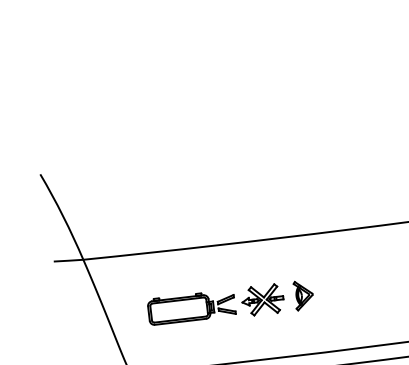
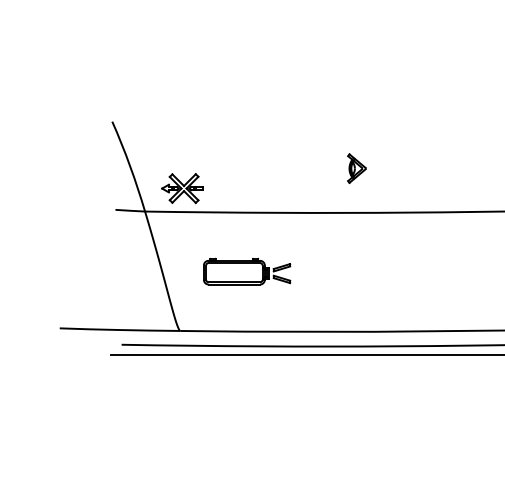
part: (303, 295) -> (356, 168), moved
part: (262, 300) -> (182, 188), moved

